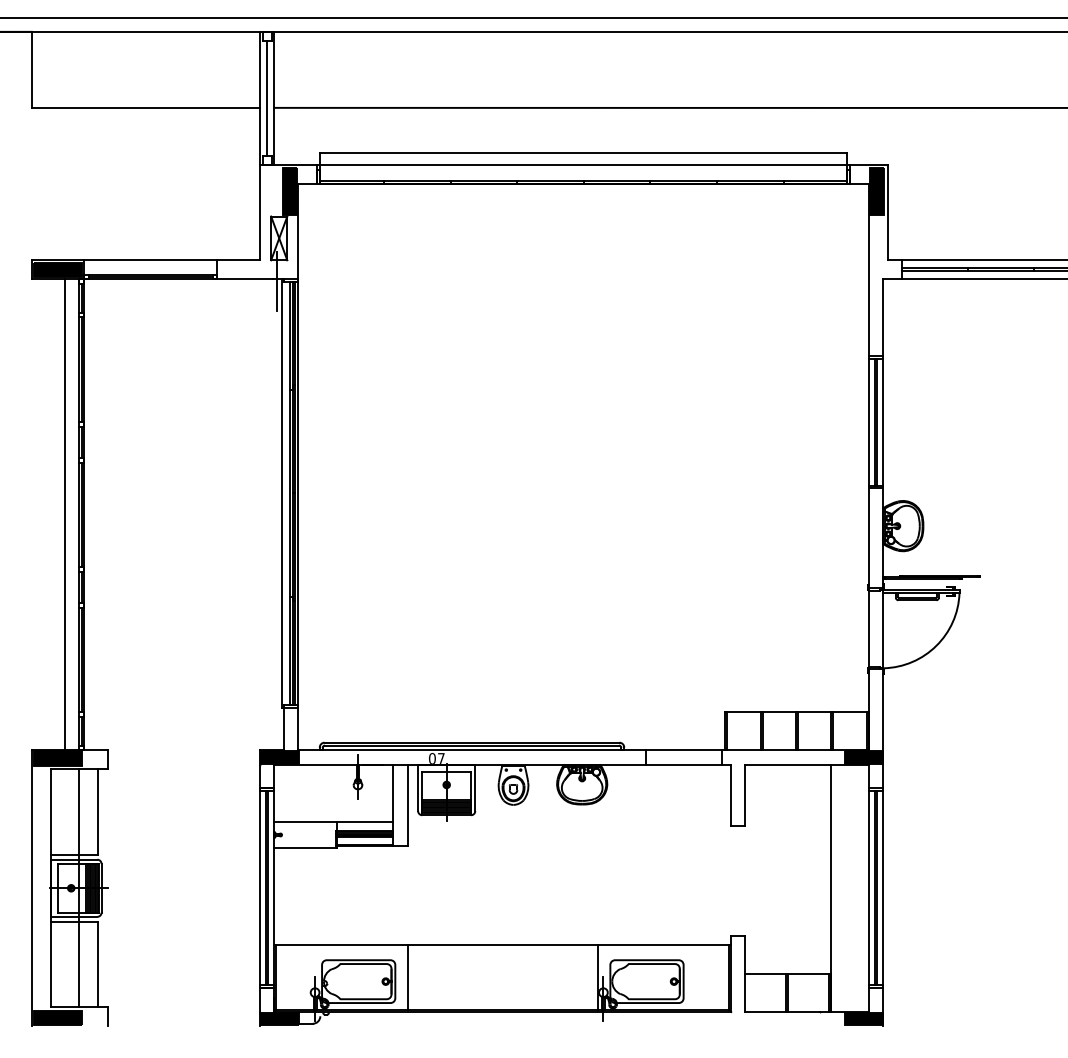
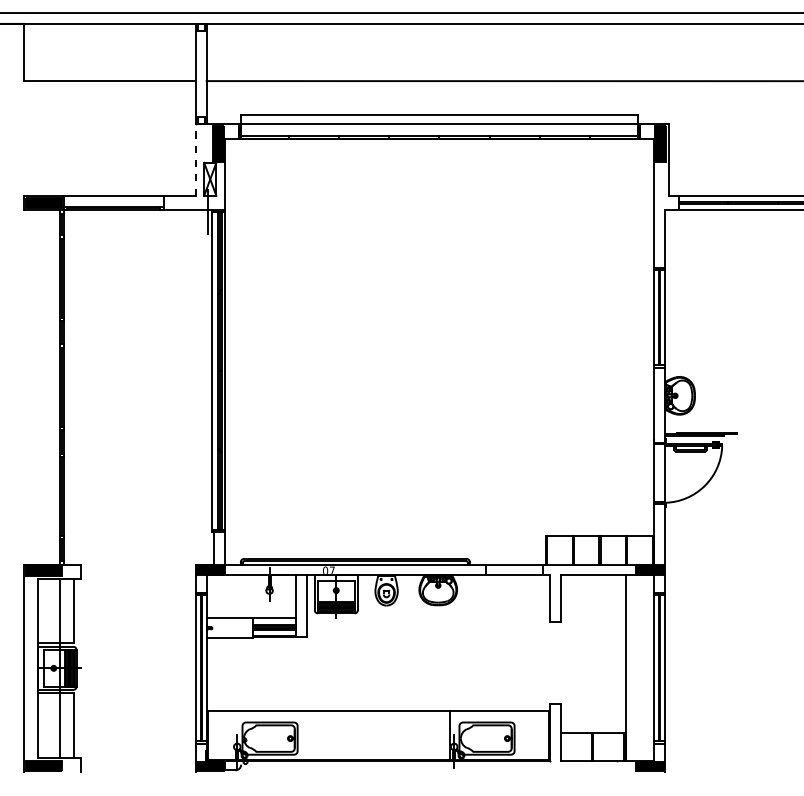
line: (267, 99) -> (201, 74), removed
line: (259, 213) -> (195, 160), solid -> dashed
line: (65, 515) -> (49, 387), removed
line: (408, 977) -> (307, 735), removed

